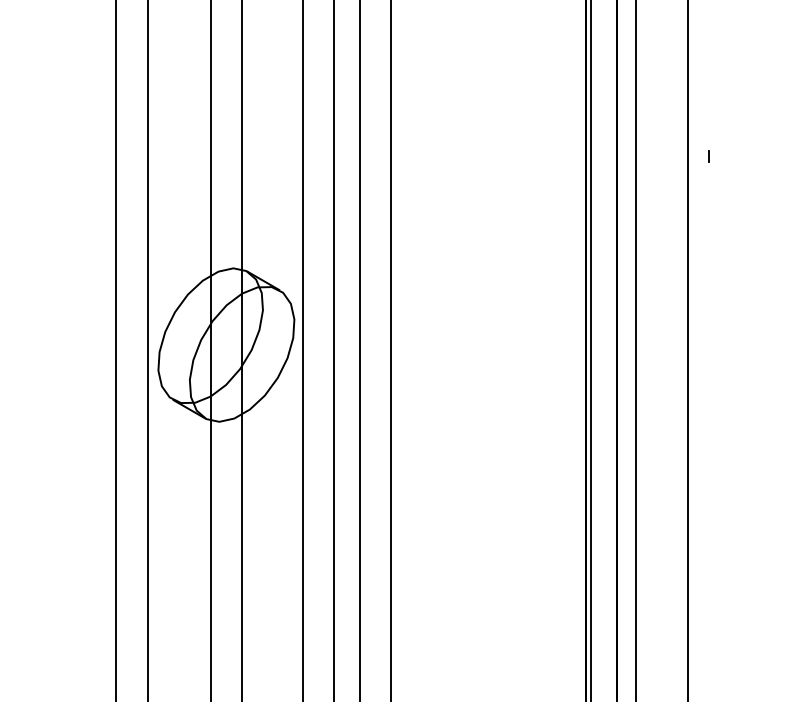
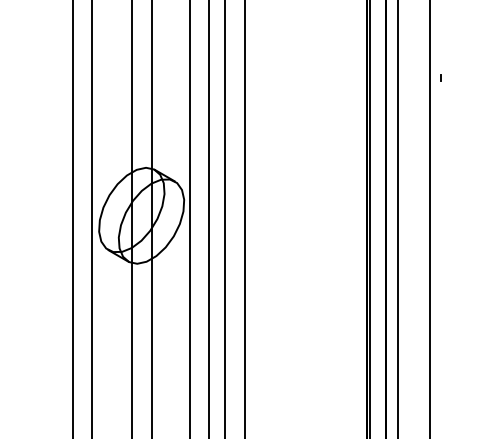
line: (708, 155) -> (440, 77), moved

